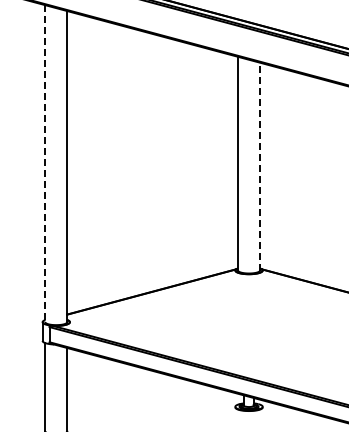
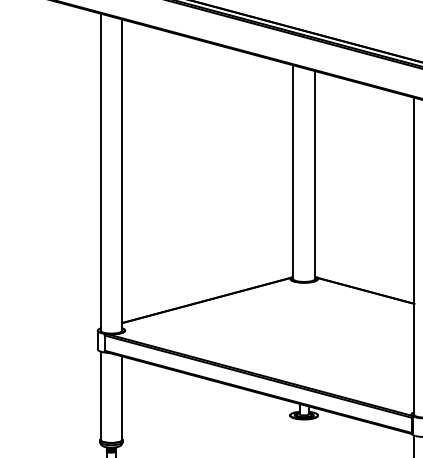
line: (45, 164) -> (100, 172), dashed -> solid
line: (260, 166) -> (315, 174), dashed -> solid

